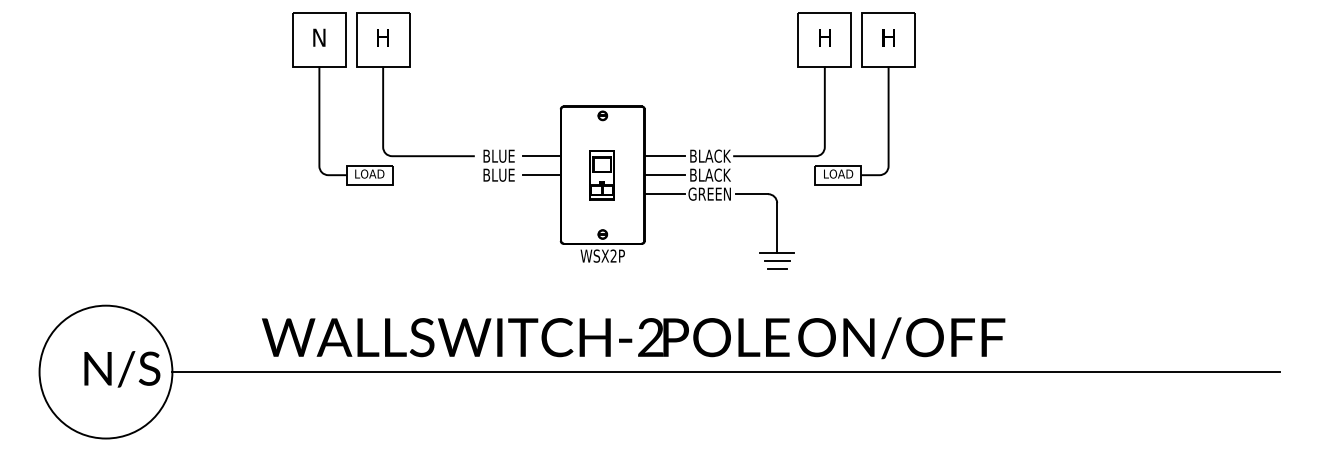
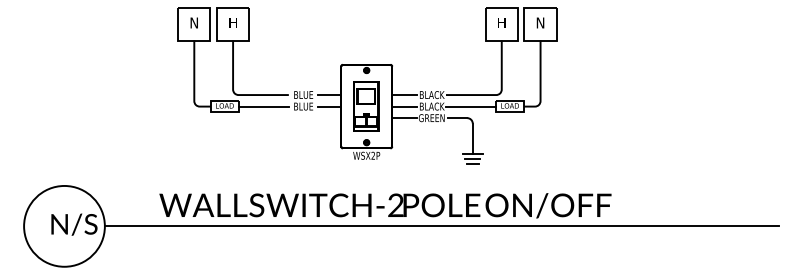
text: (888, 36) -> (540, 22), H -> N
line: (433, 175) -> (263, 106), added
part: (602, 175) -> (366, 106), size x1.67
line: (773, 175) -> (470, 106), added

